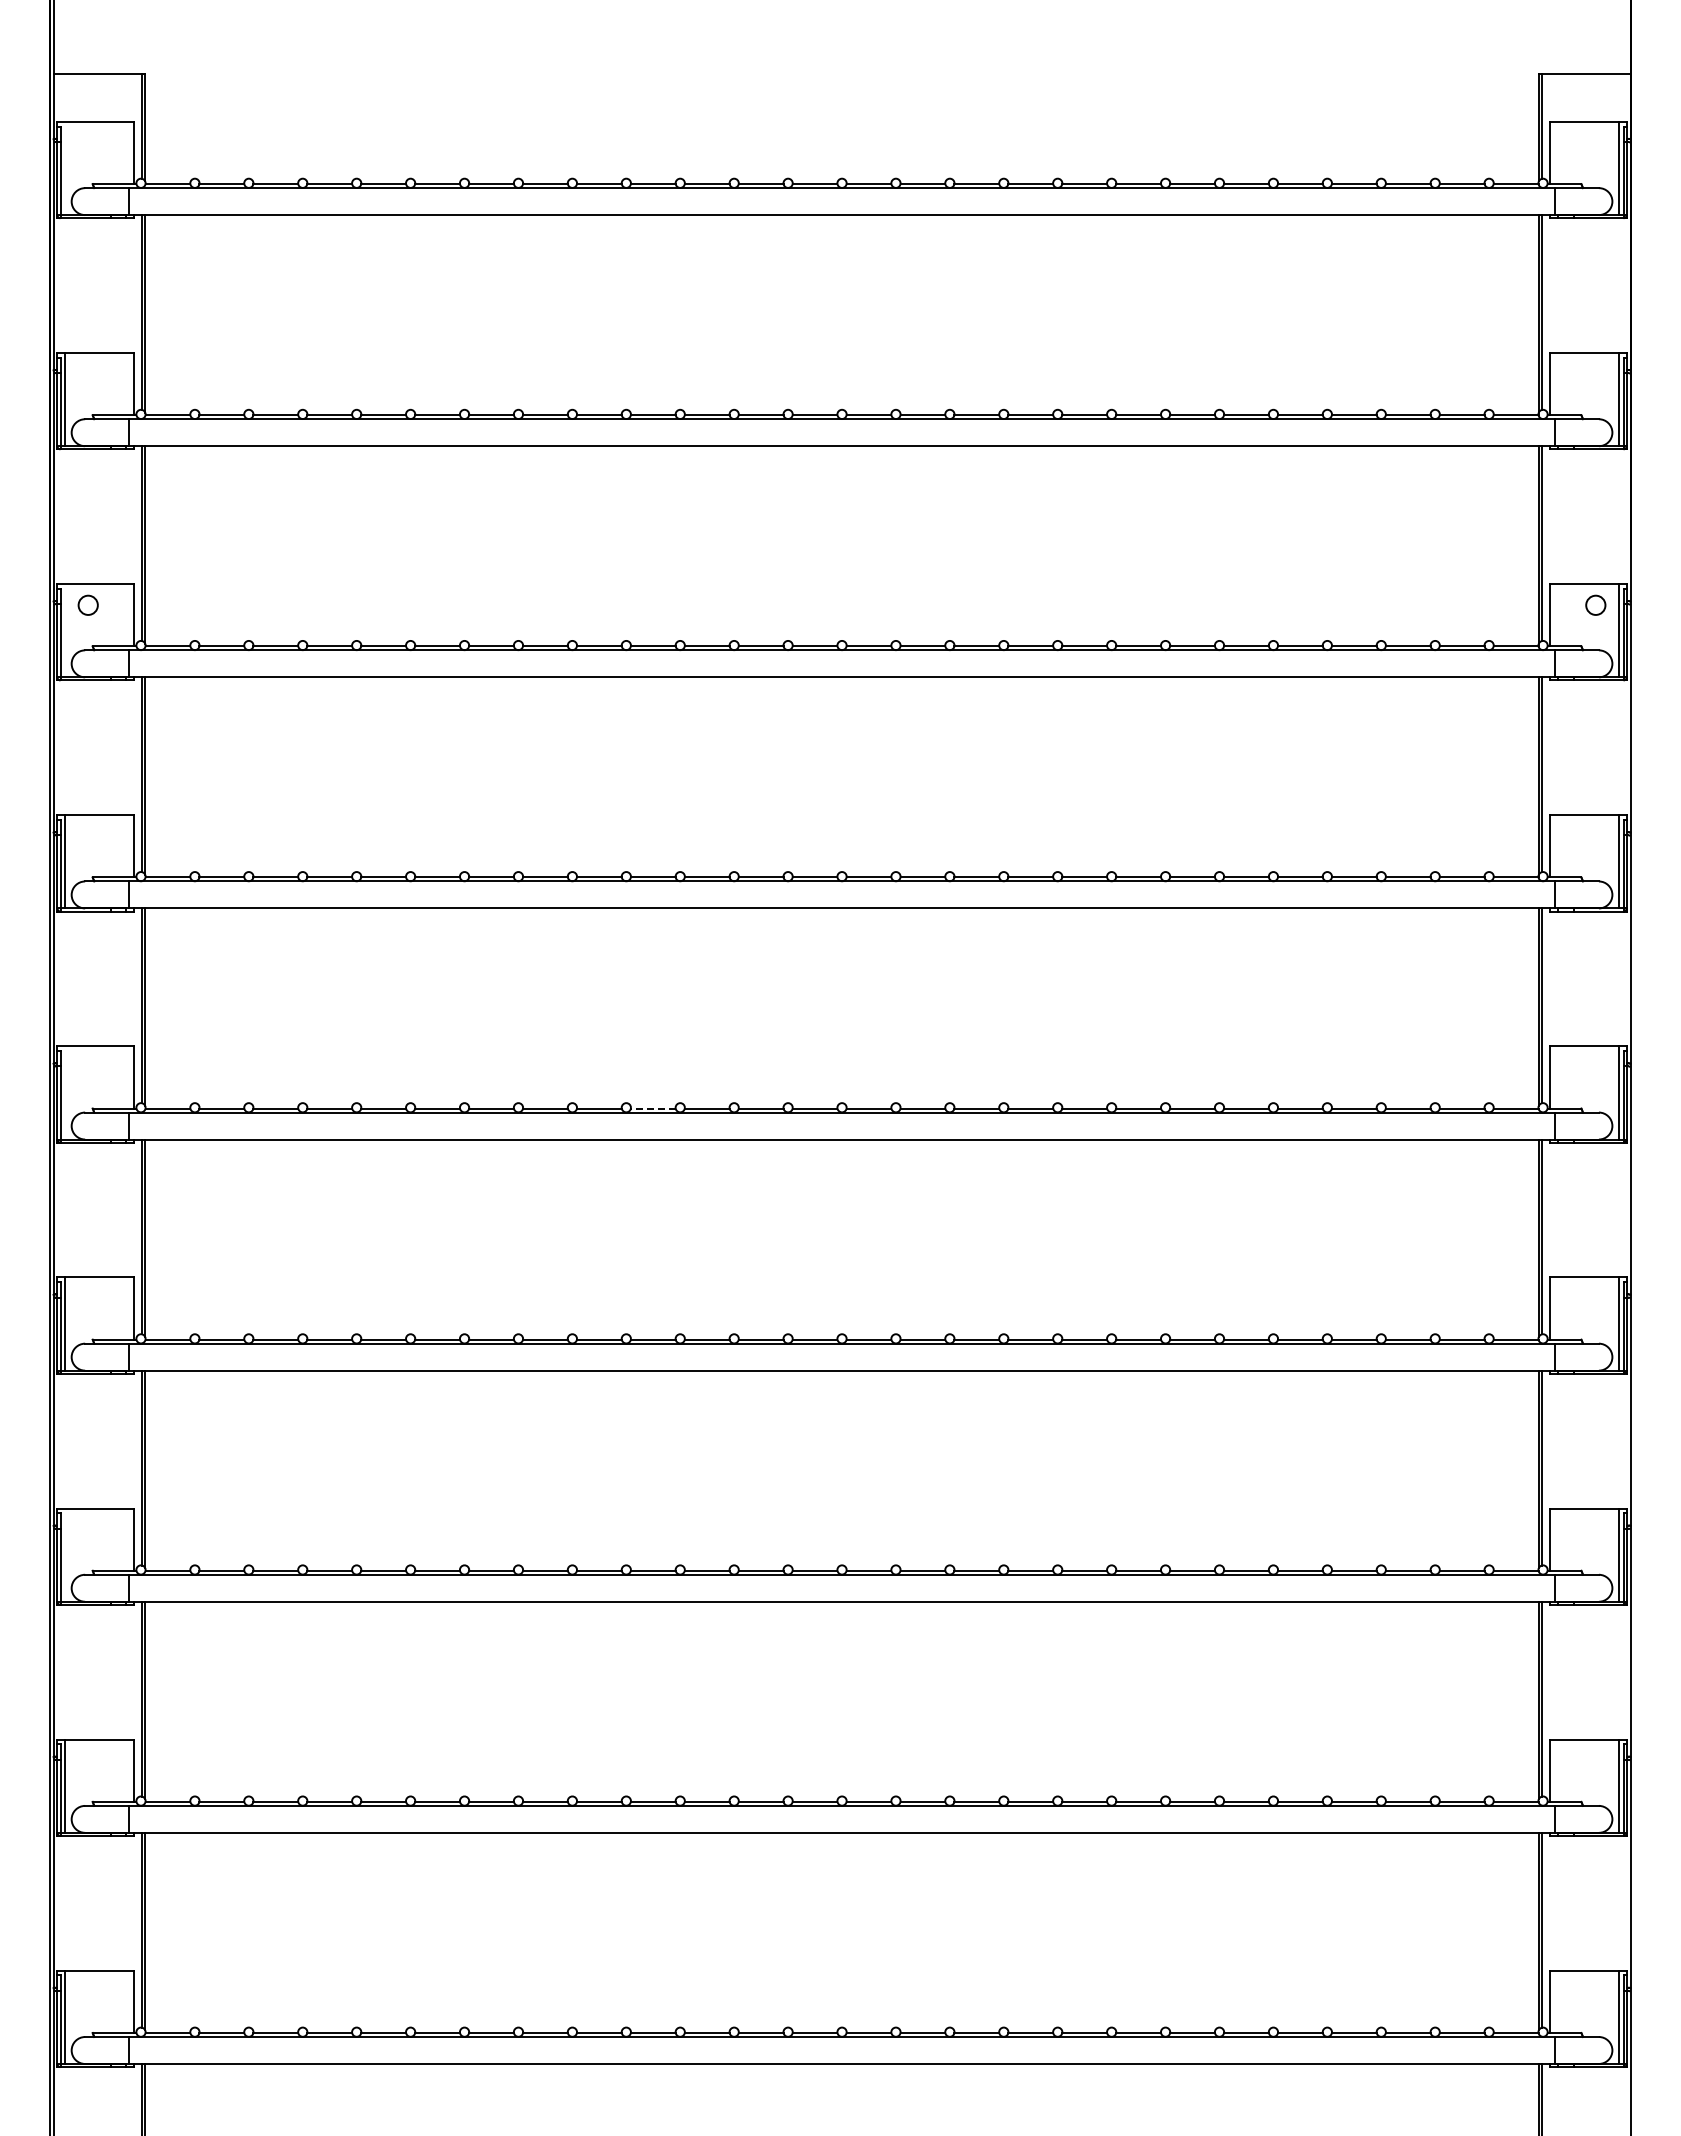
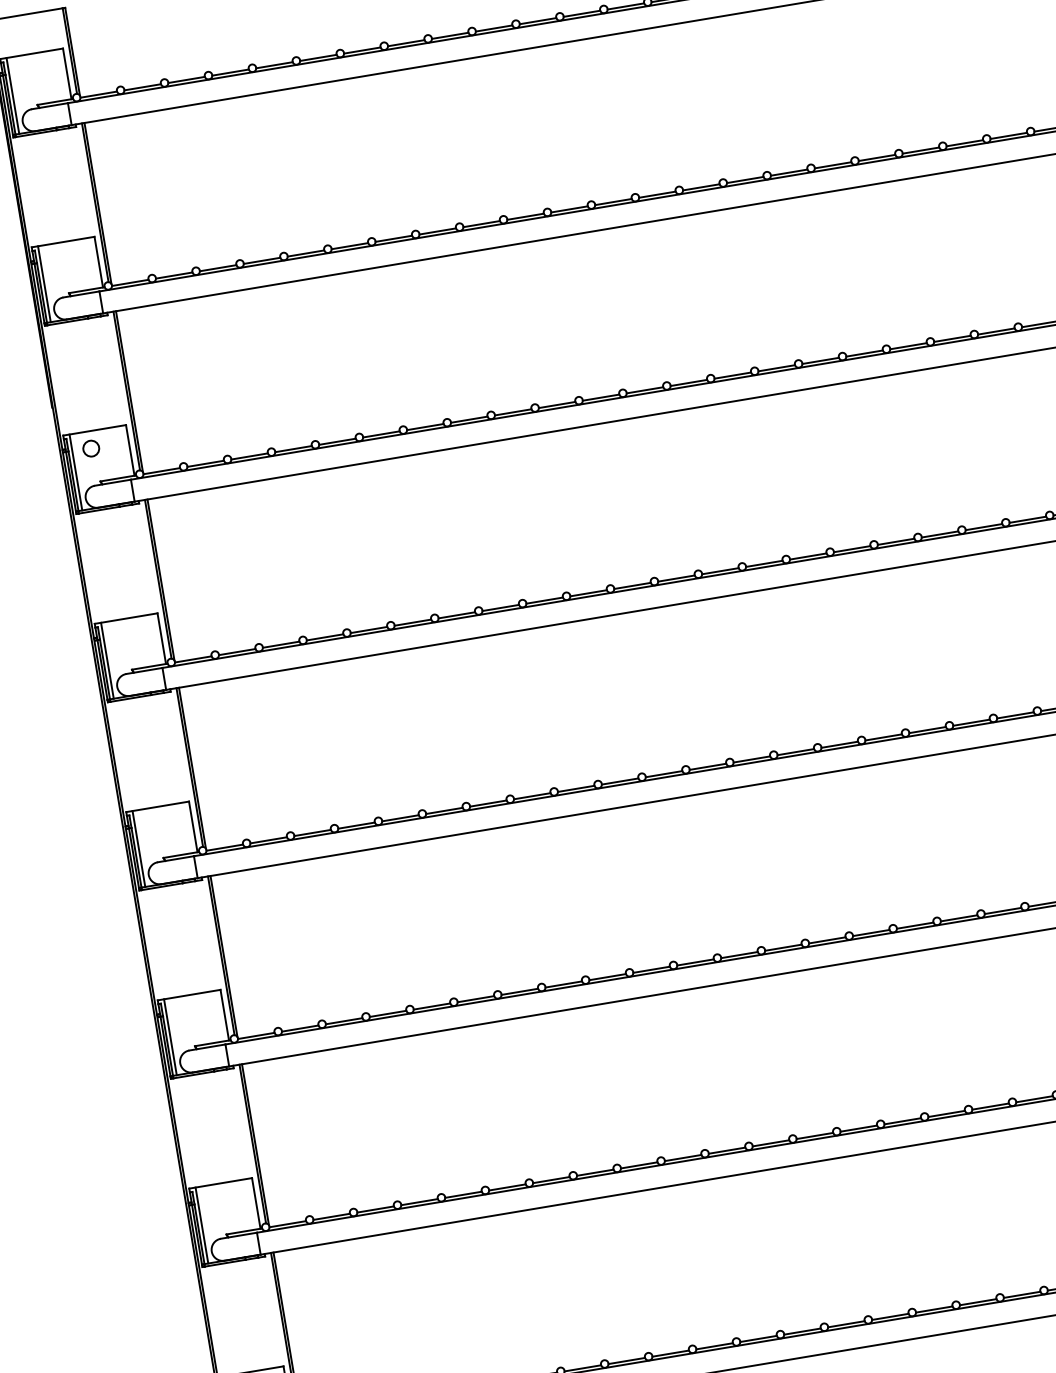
line: (65, 168) -> (13, 95), added
line: (65, 630) -> (76, 472), added
line: (65, 1092) -> (139, 848), added
line: (652, 1108) -> (619, 781), dashed -> solid
line: (65, 1554) -> (202, 1224), added

